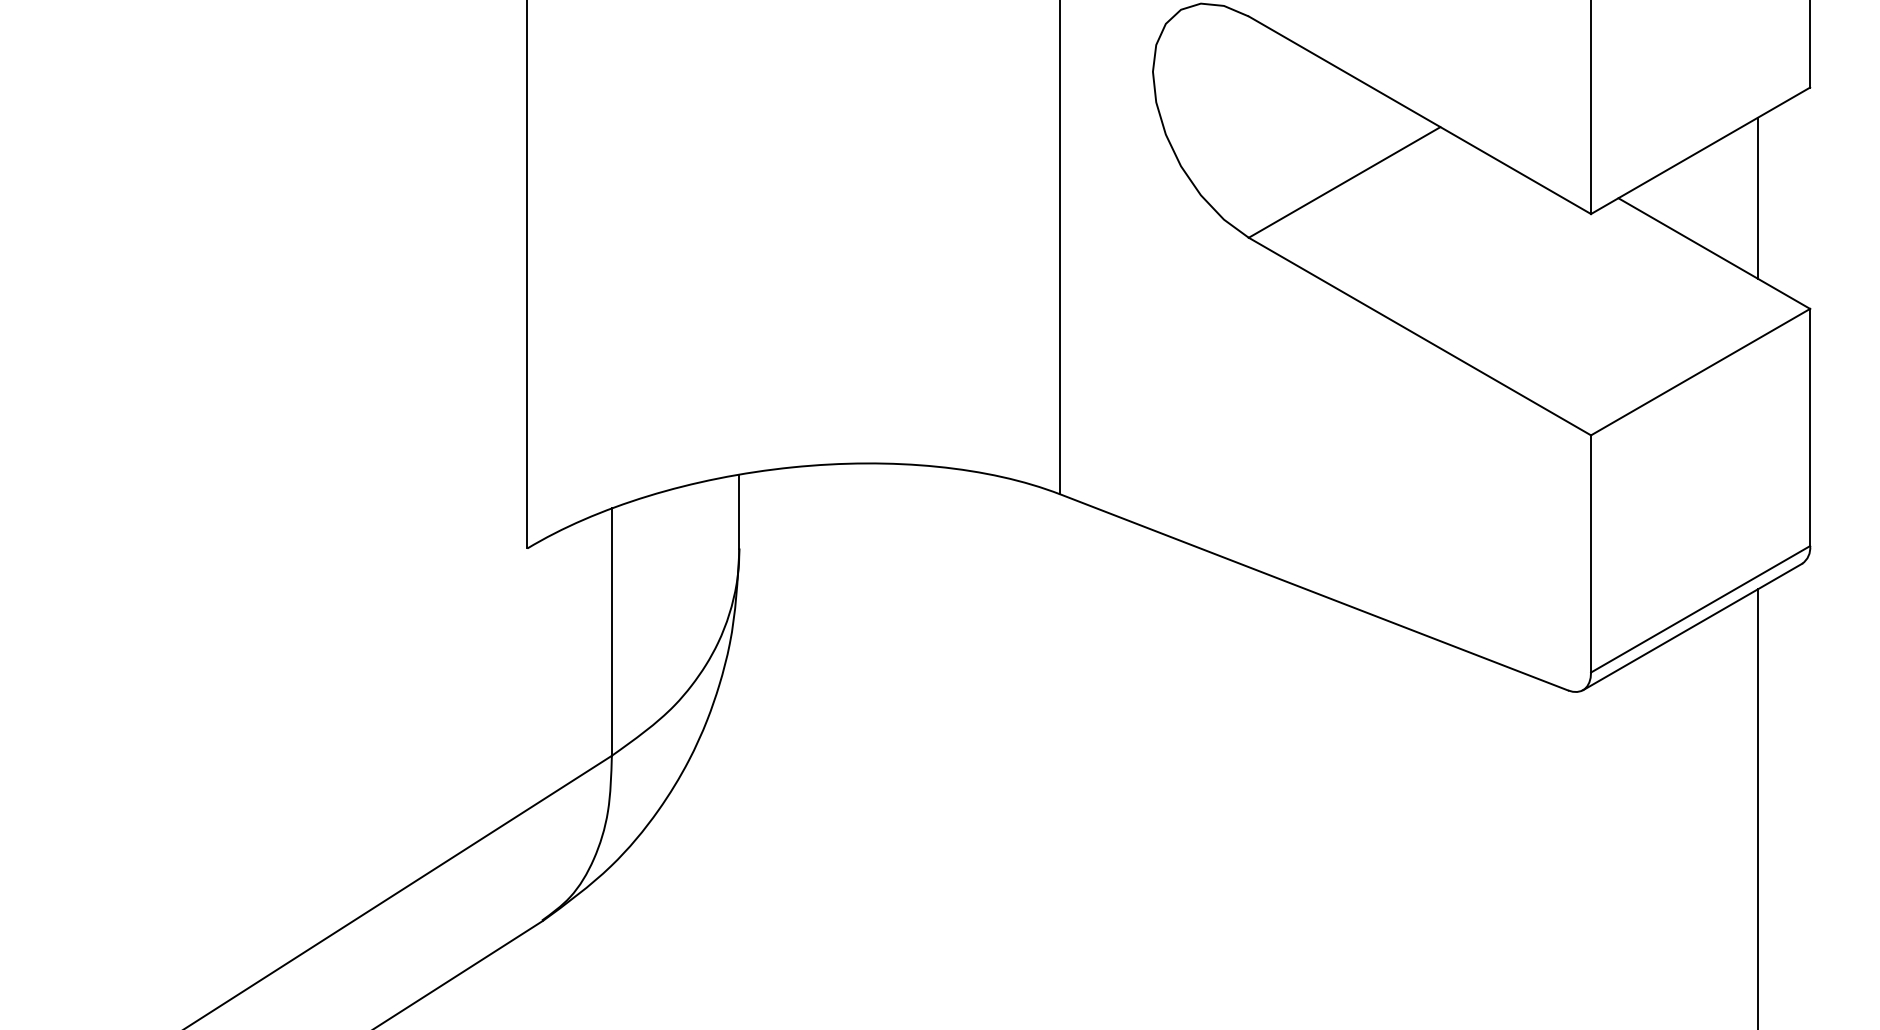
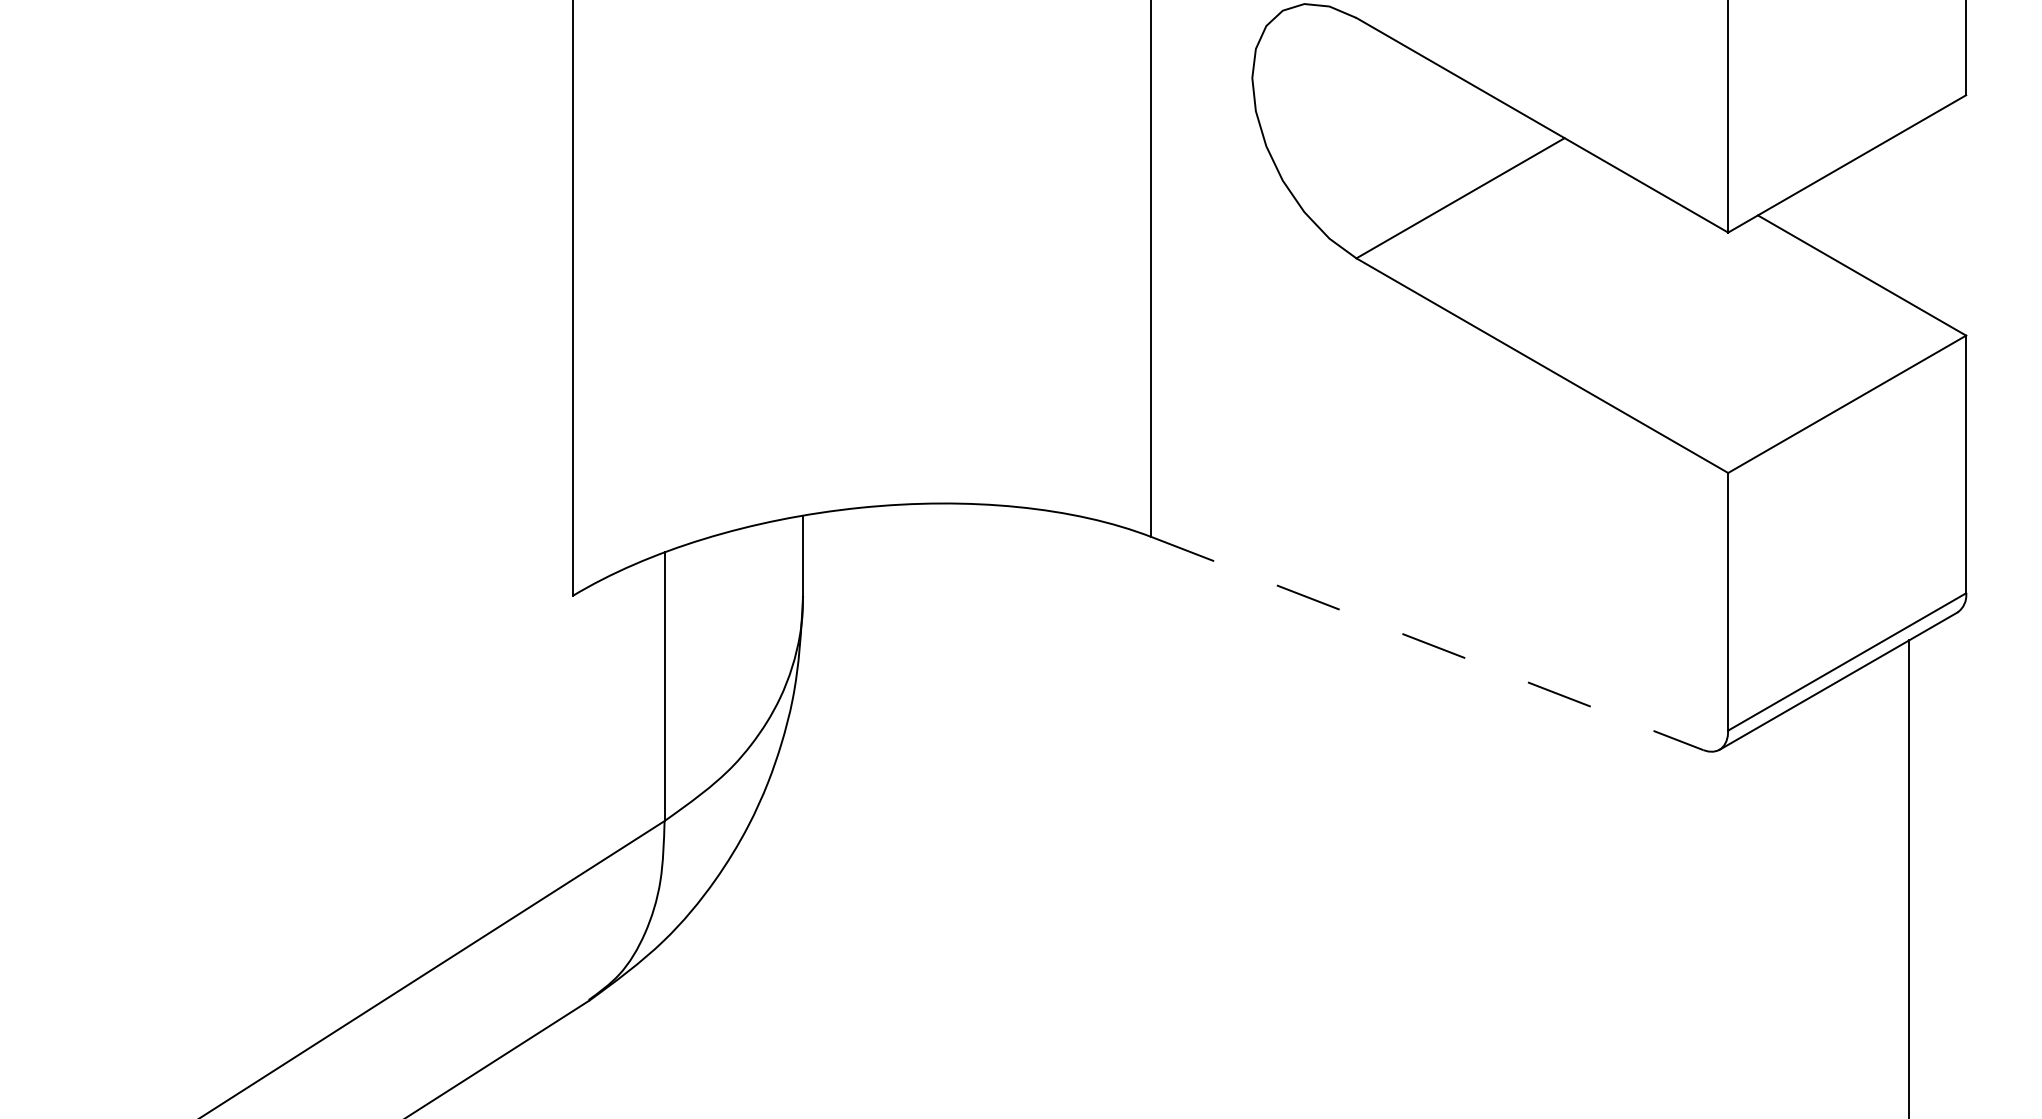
line: (1757, 198) -> (1909, 215), removed
line: (1314, 592) -> (1427, 643), solid -> dashed

